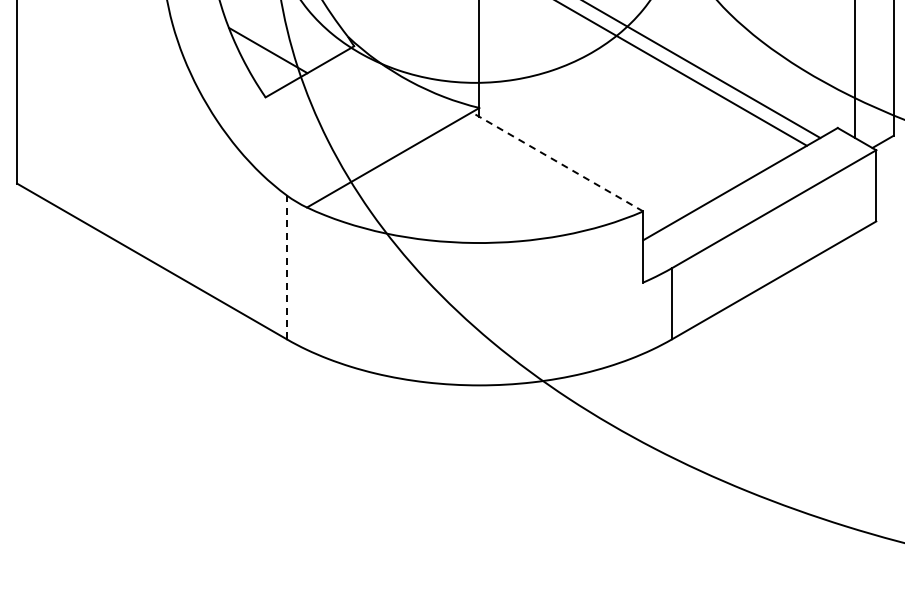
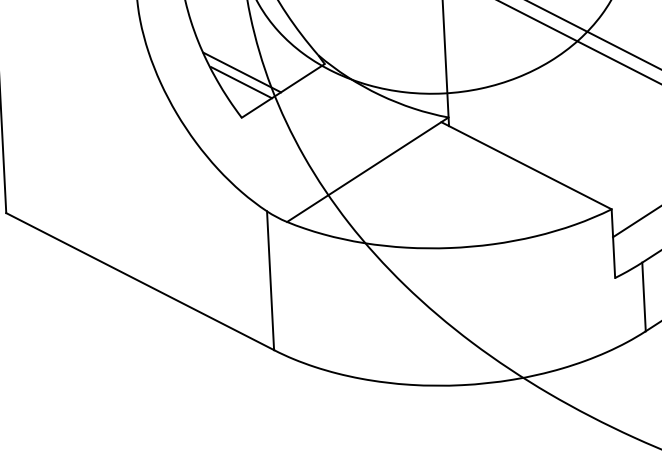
line: (266, 60) -> (240, 82), added
line: (557, 161) -> (526, 165), dashed -> solid
line: (286, 267) -> (270, 280), dashed -> solid

